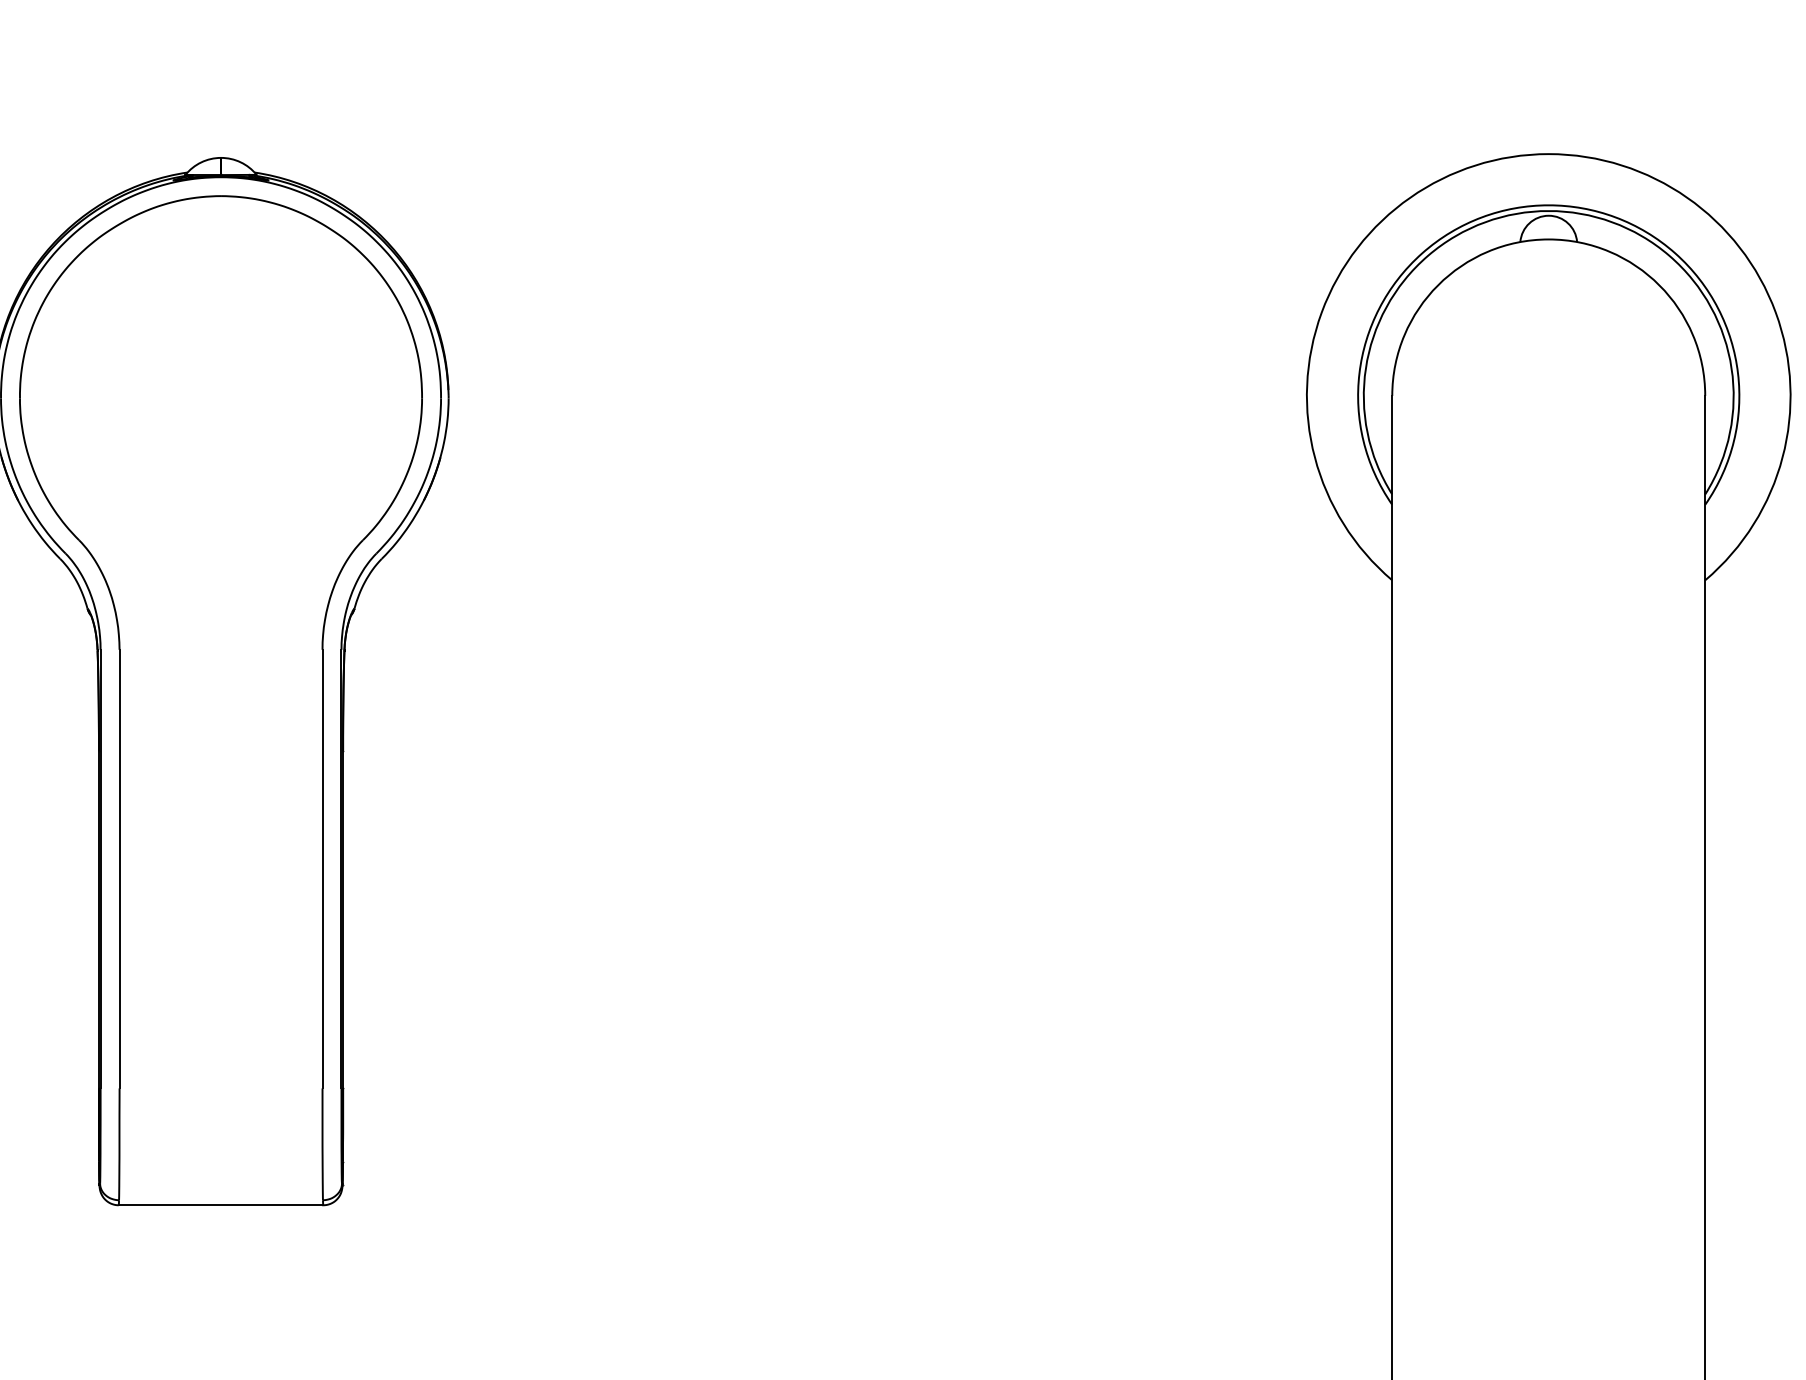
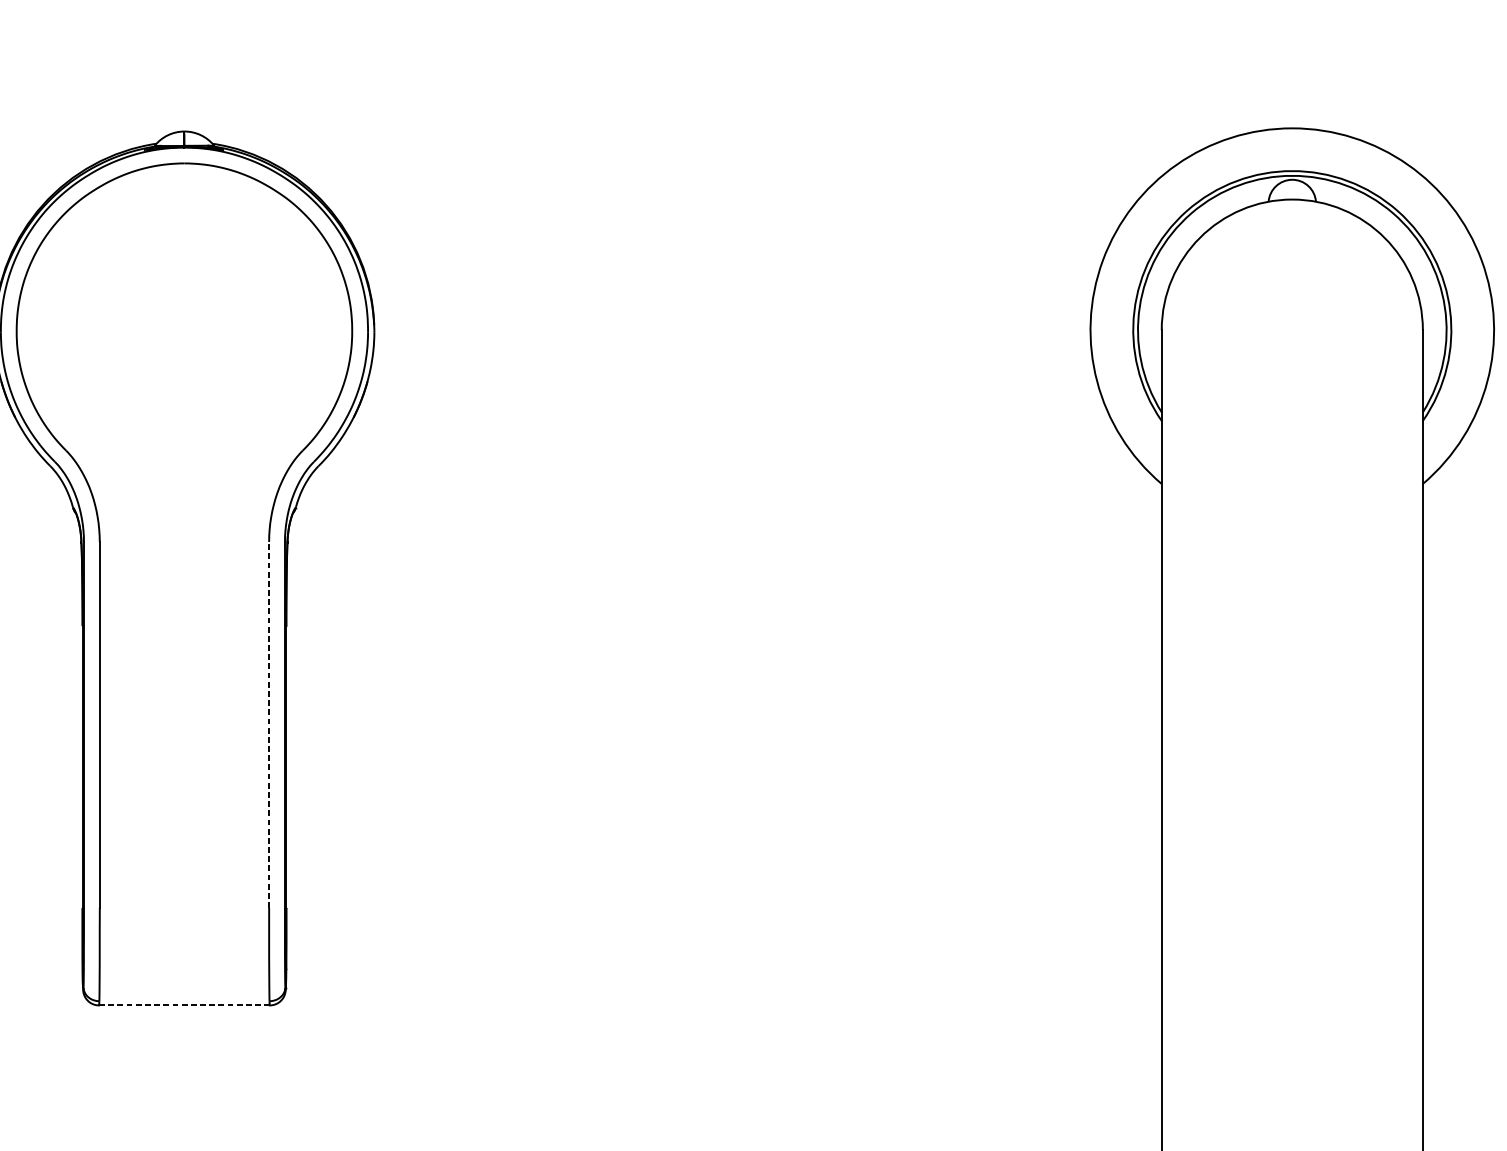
line: (322, 868) -> (269, 724), solid -> dashed
line: (221, 1205) -> (184, 1005), solid -> dashed

